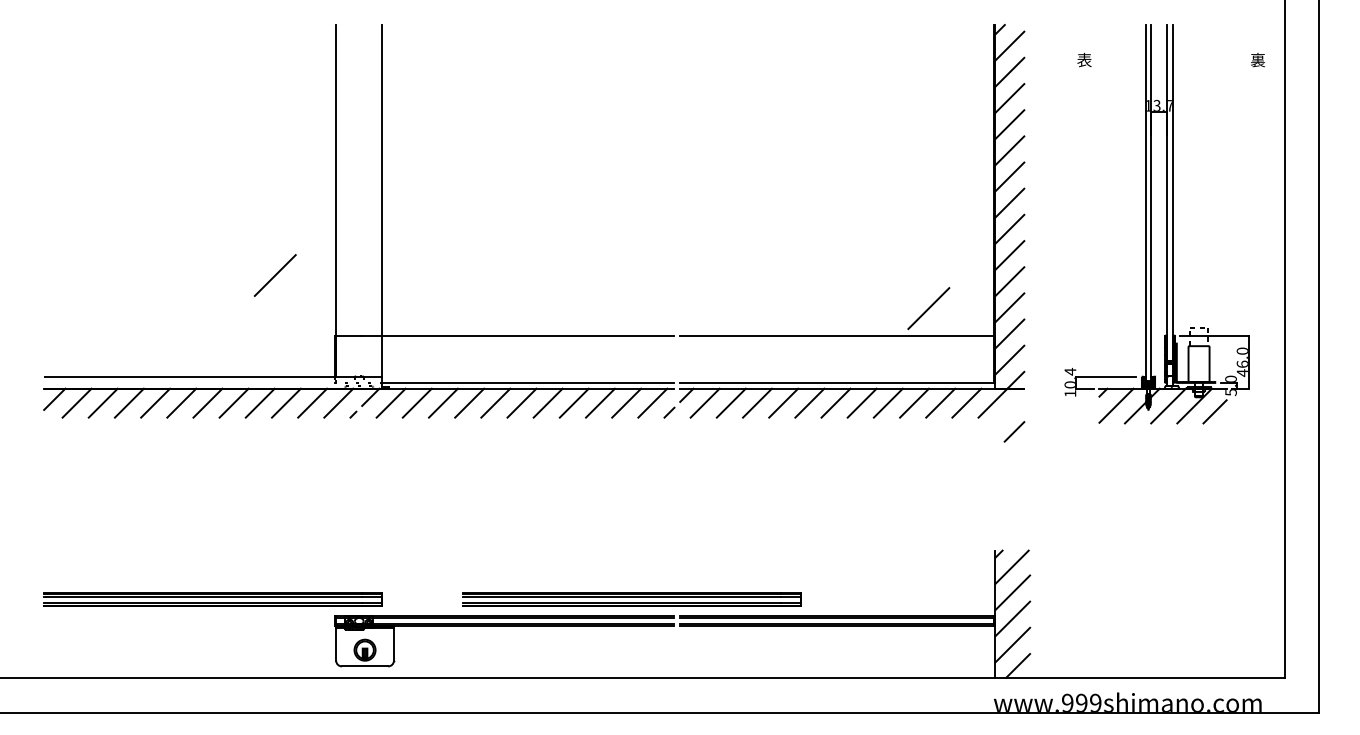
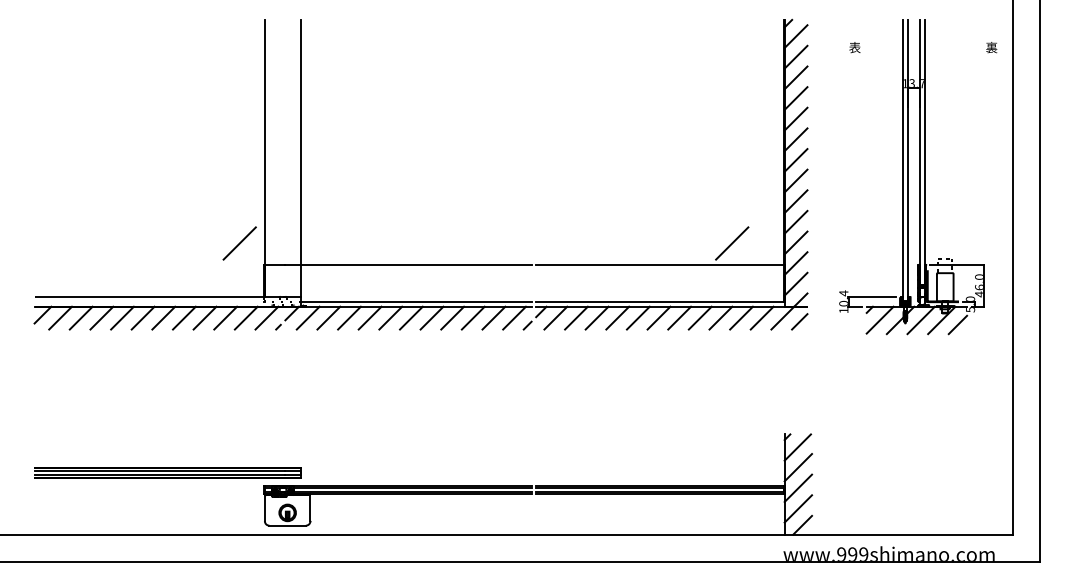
line: (274, 275) -> (239, 243), moved
line: (1014, 431) -> (799, 321), moved
part: (631, 599) -> (497, 472), removed

